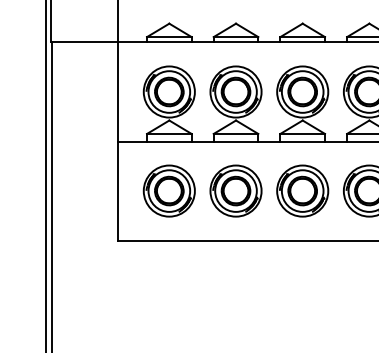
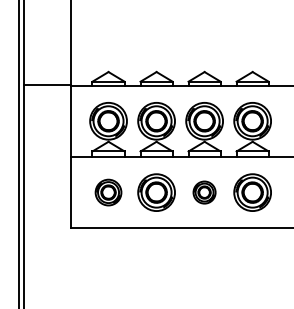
part: (169, 190) -> (108, 192), size x0.7
part: (302, 190) -> (204, 192), size x0.6

